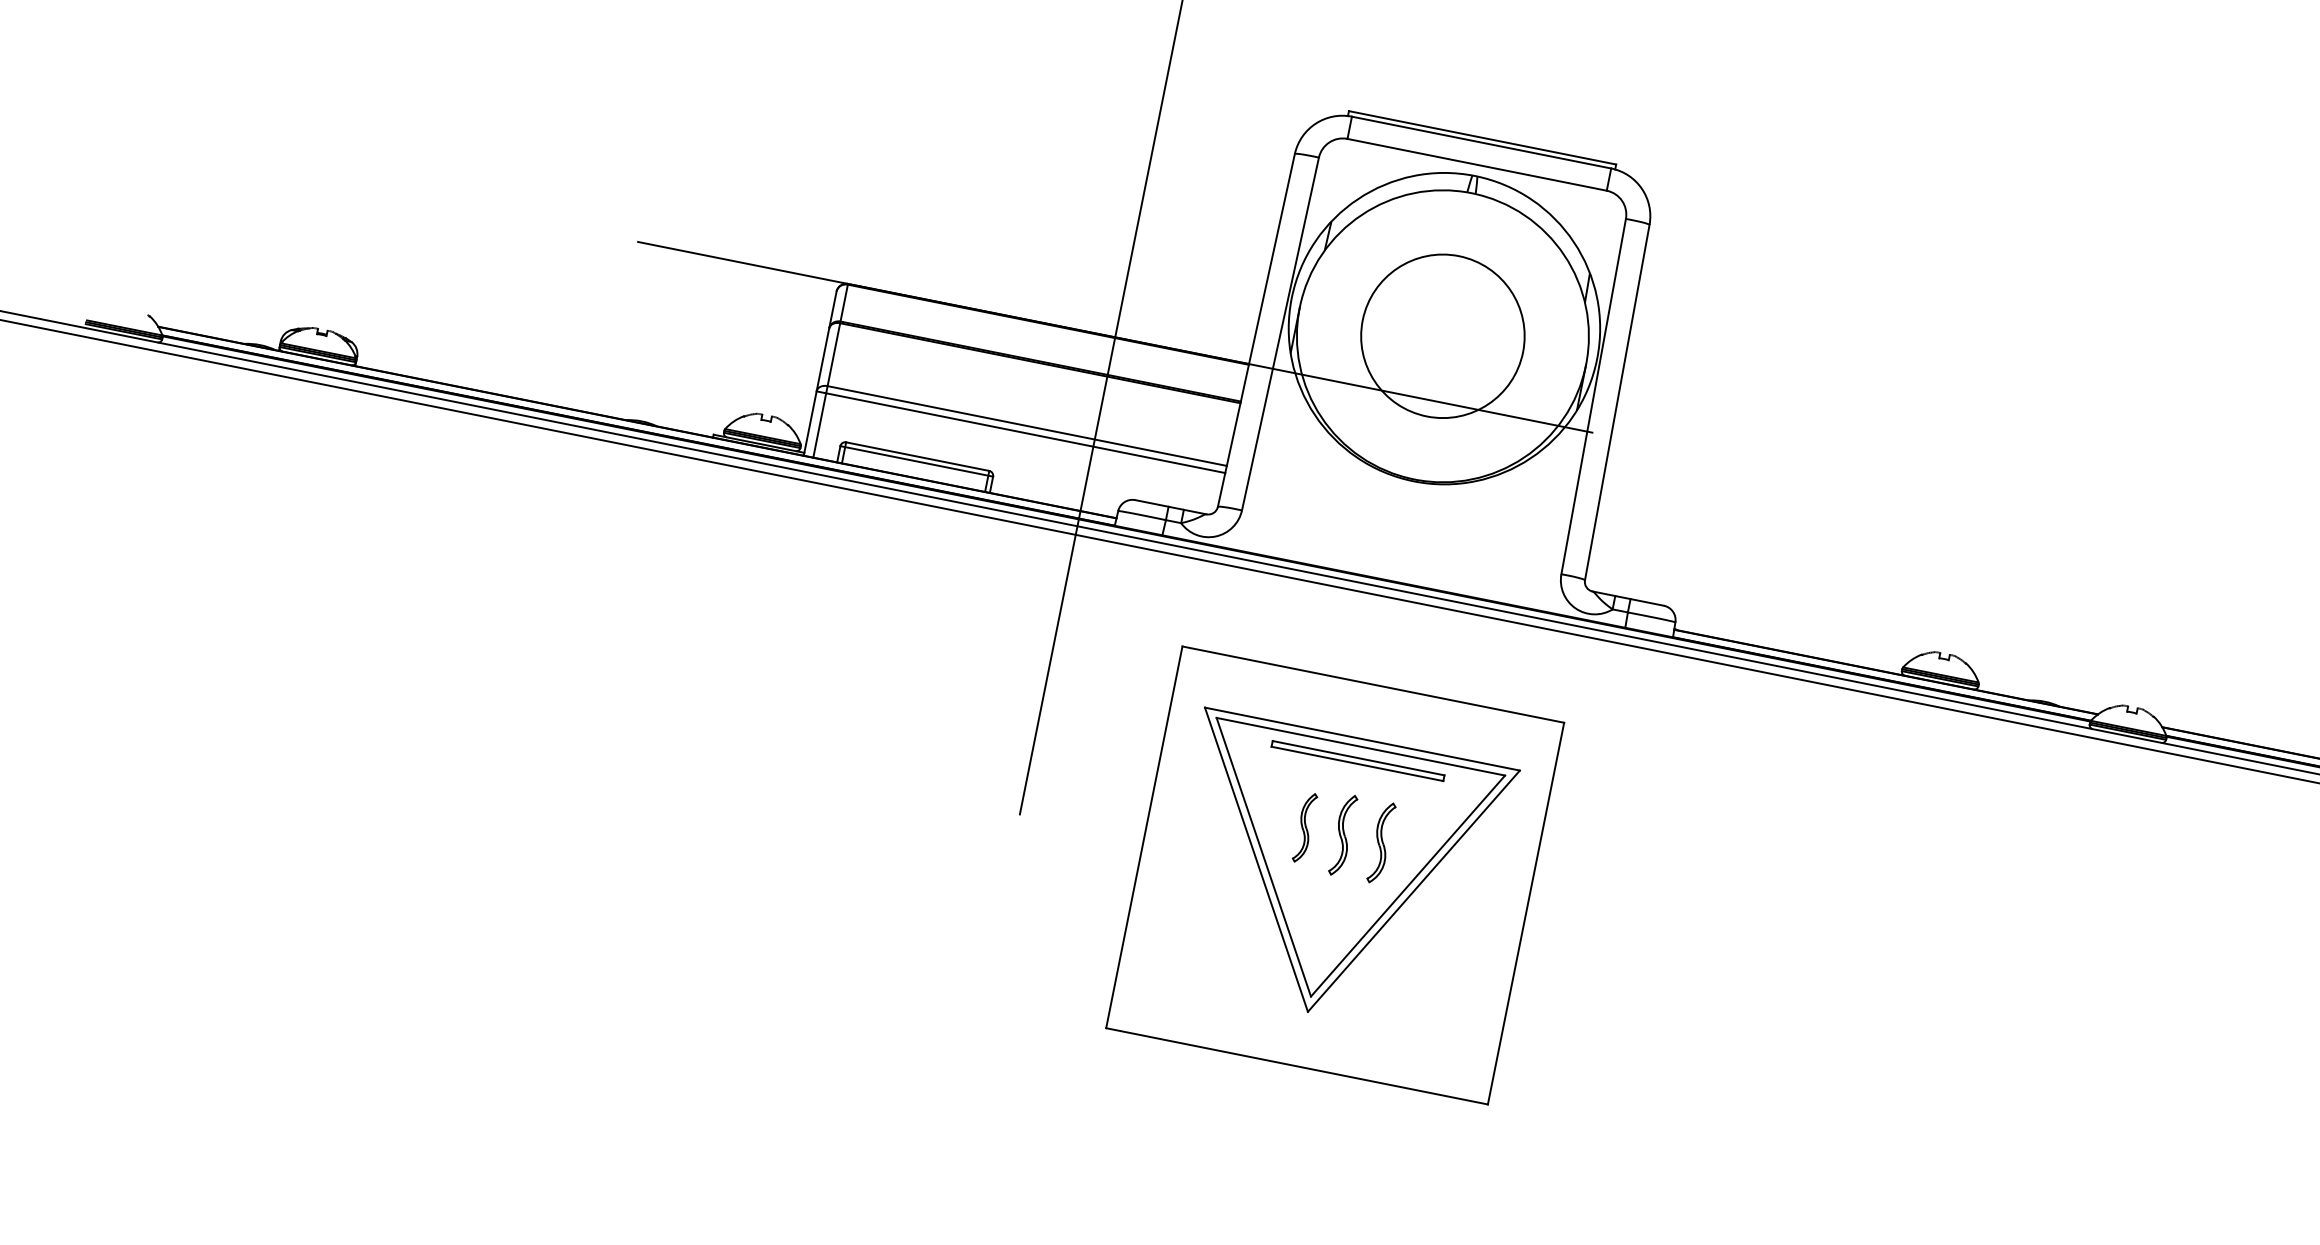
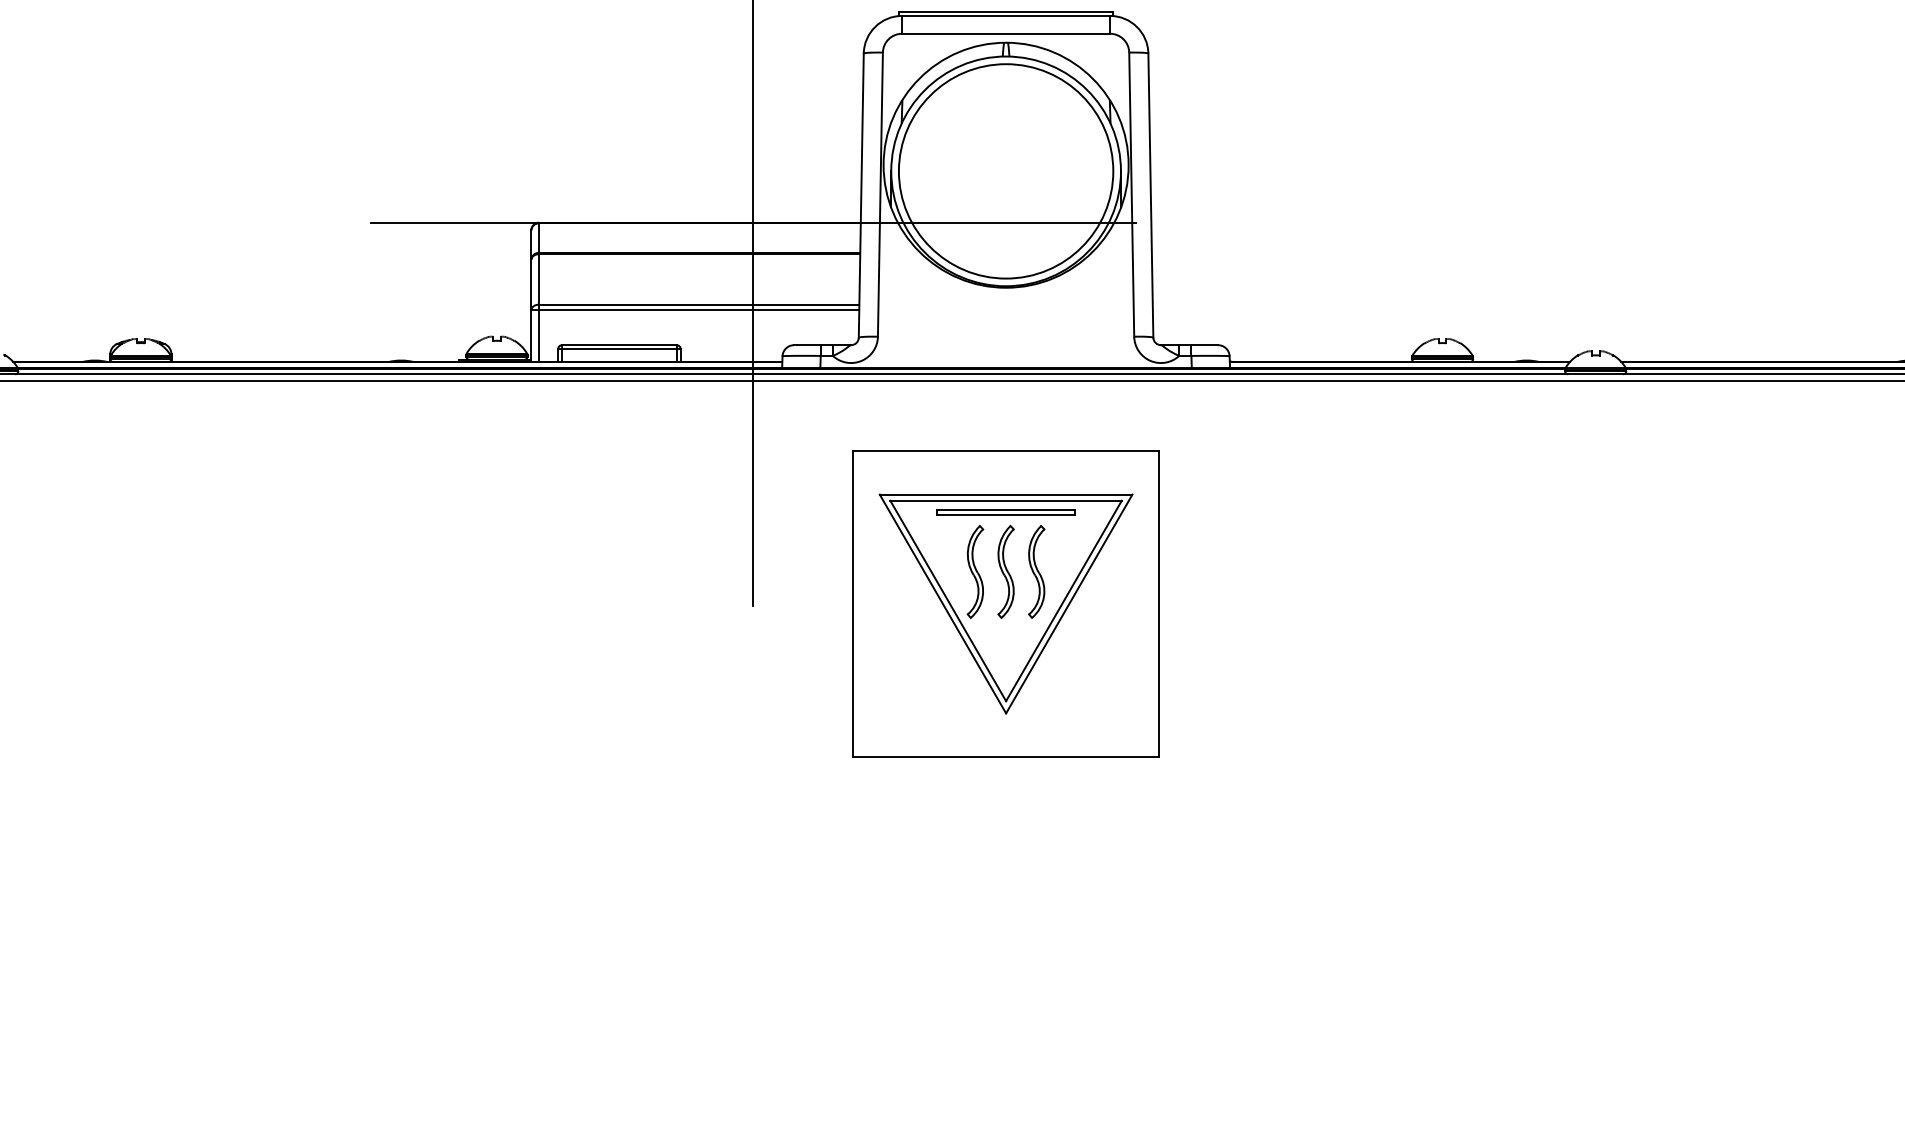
circle: (1442, 336) -> (1005, 171), size x1.67
part: (1305, 827) -> (975, 571), size x1.67
part: (1342, 834) -> (1005, 571), size x1.43
part: (1381, 842) -> (1036, 571), size x1.43

